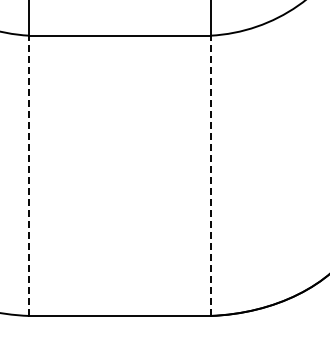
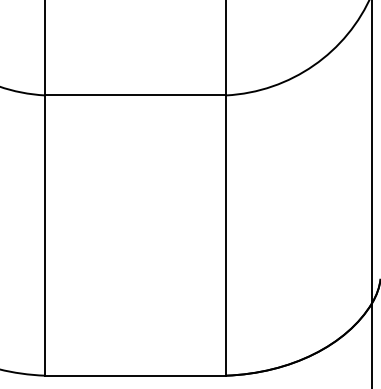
line: (29, 175) -> (45, 235), dashed -> solid
line: (210, 175) -> (226, 235), dashed -> solid

